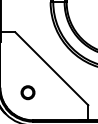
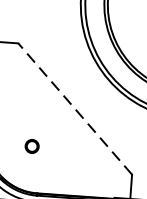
line: (51, 68) -> (74, 108), solid -> dashed
circle: (27, 92) -> (31, 145), size x0.6

